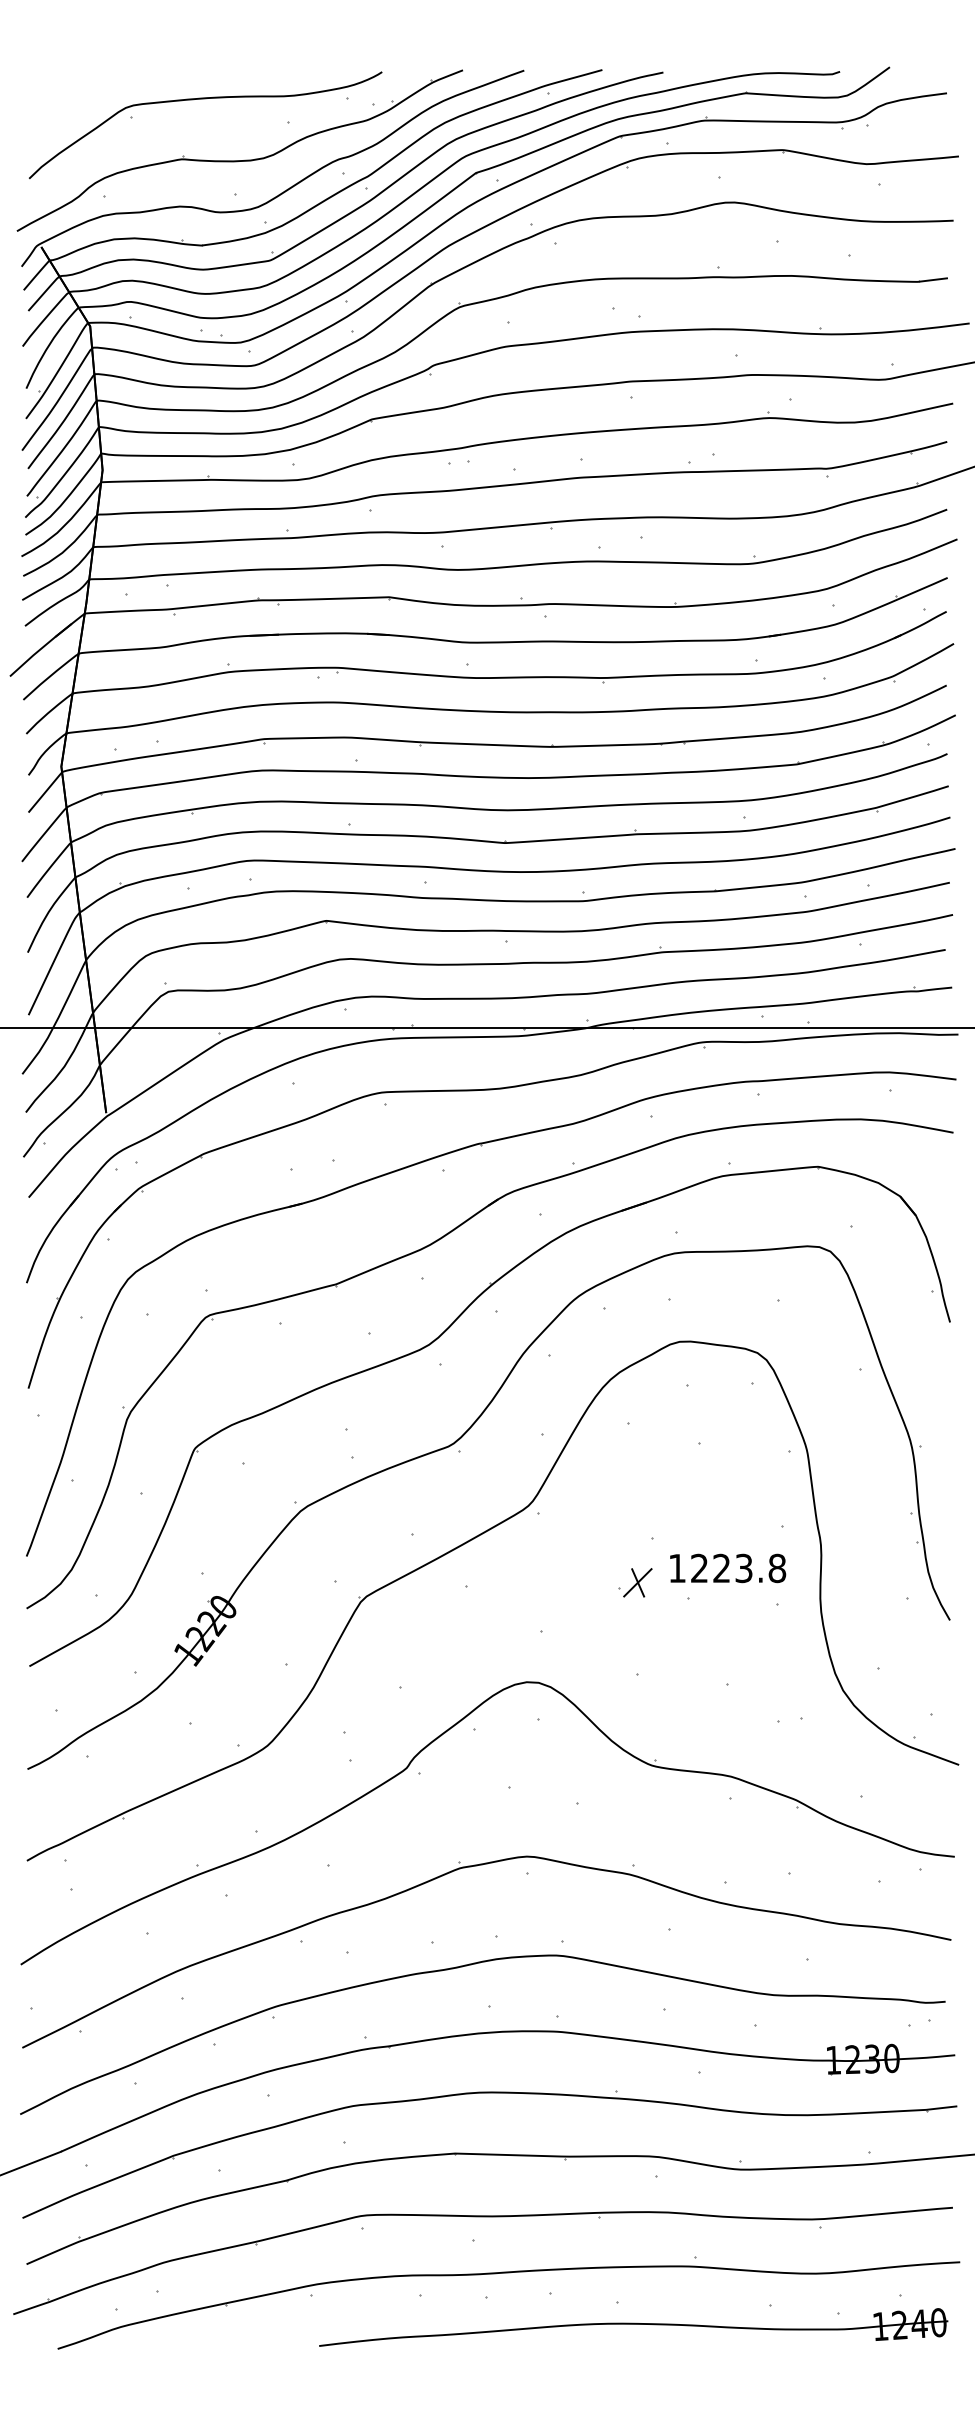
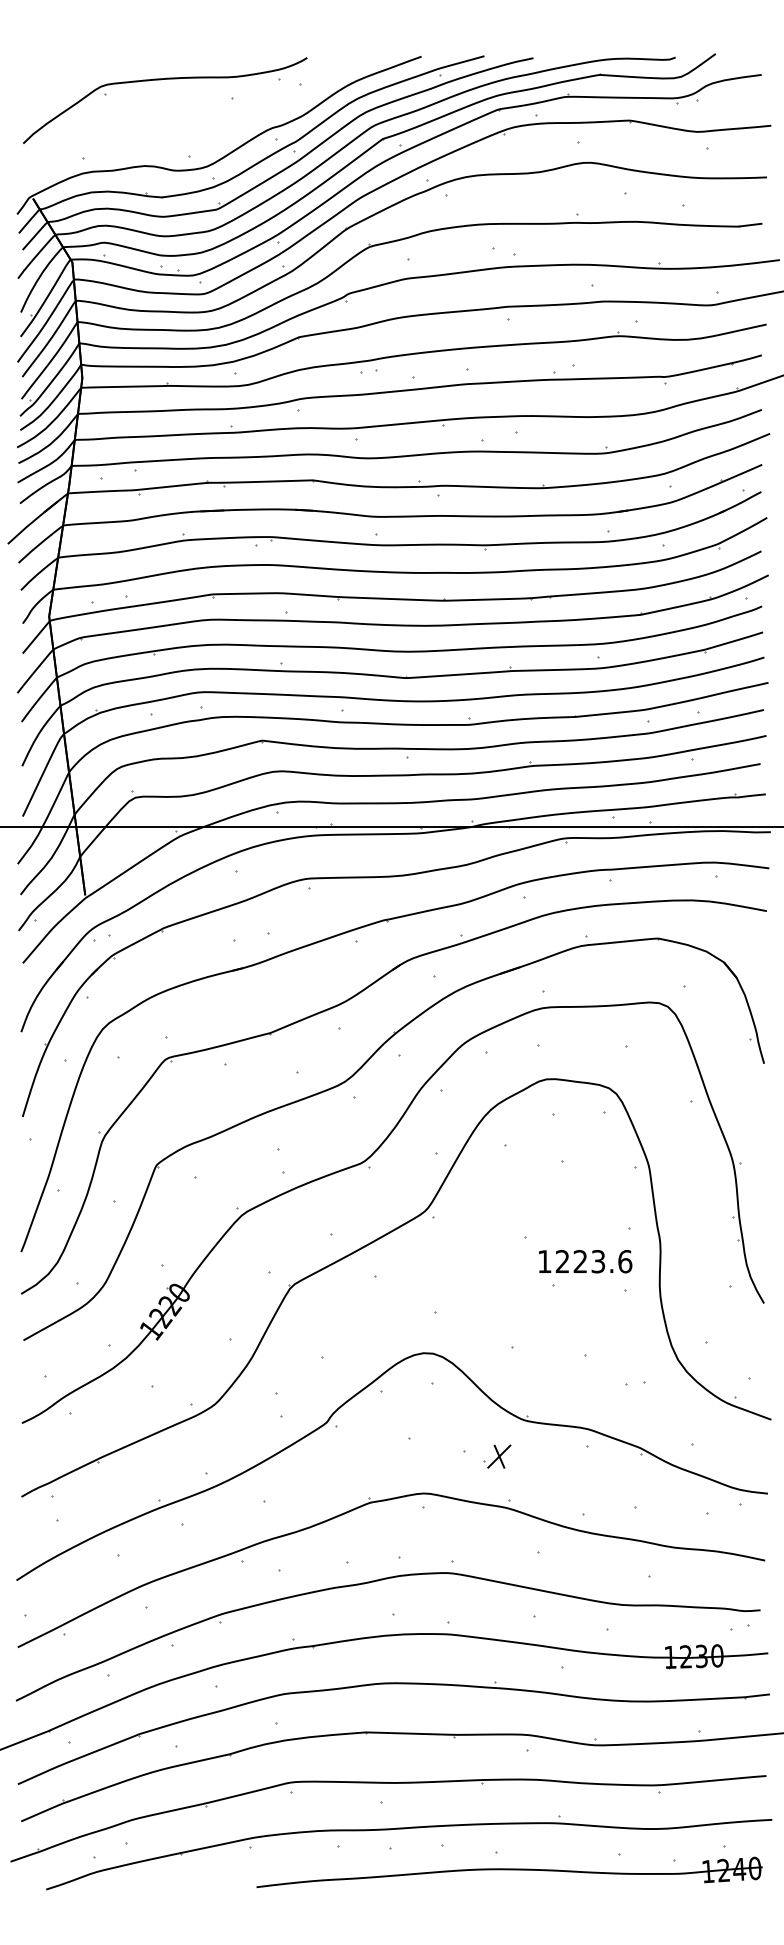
part: (239, 160) -> (192, 128), removed
text: (777, 1567) -> (625, 1260), 1223.8 -> 1223.6
part: (635, 1582) -> (497, 1456), moved

